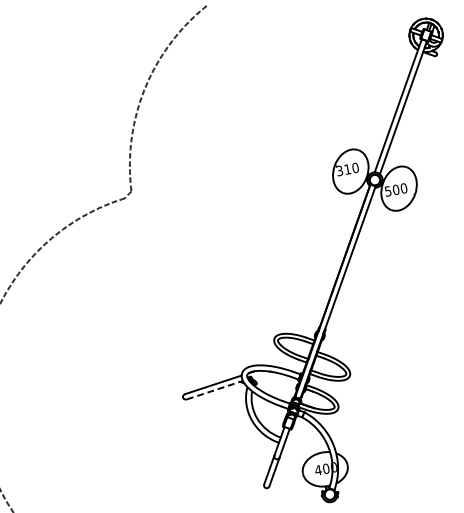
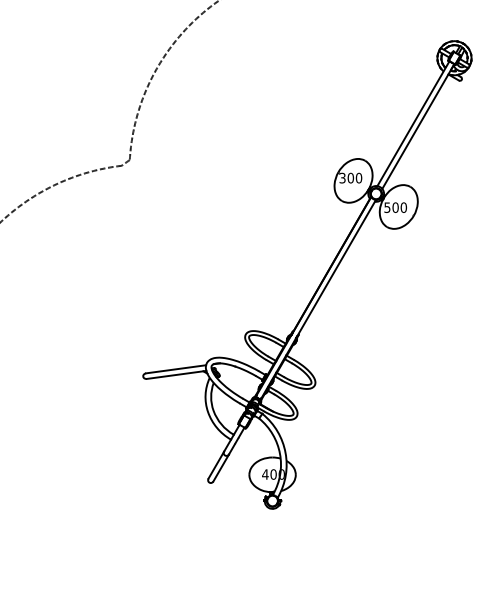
text: (347, 168) -> (350, 177), 310 -> 300
line: (215, 389) -> (177, 374), dashed -> solid

